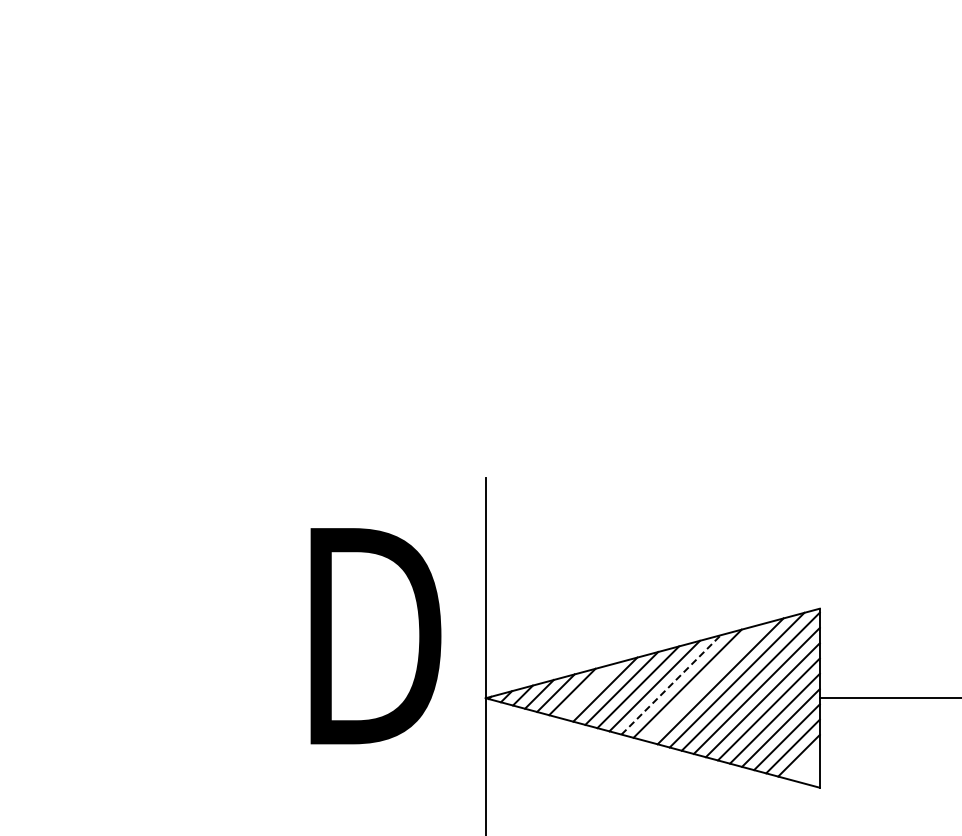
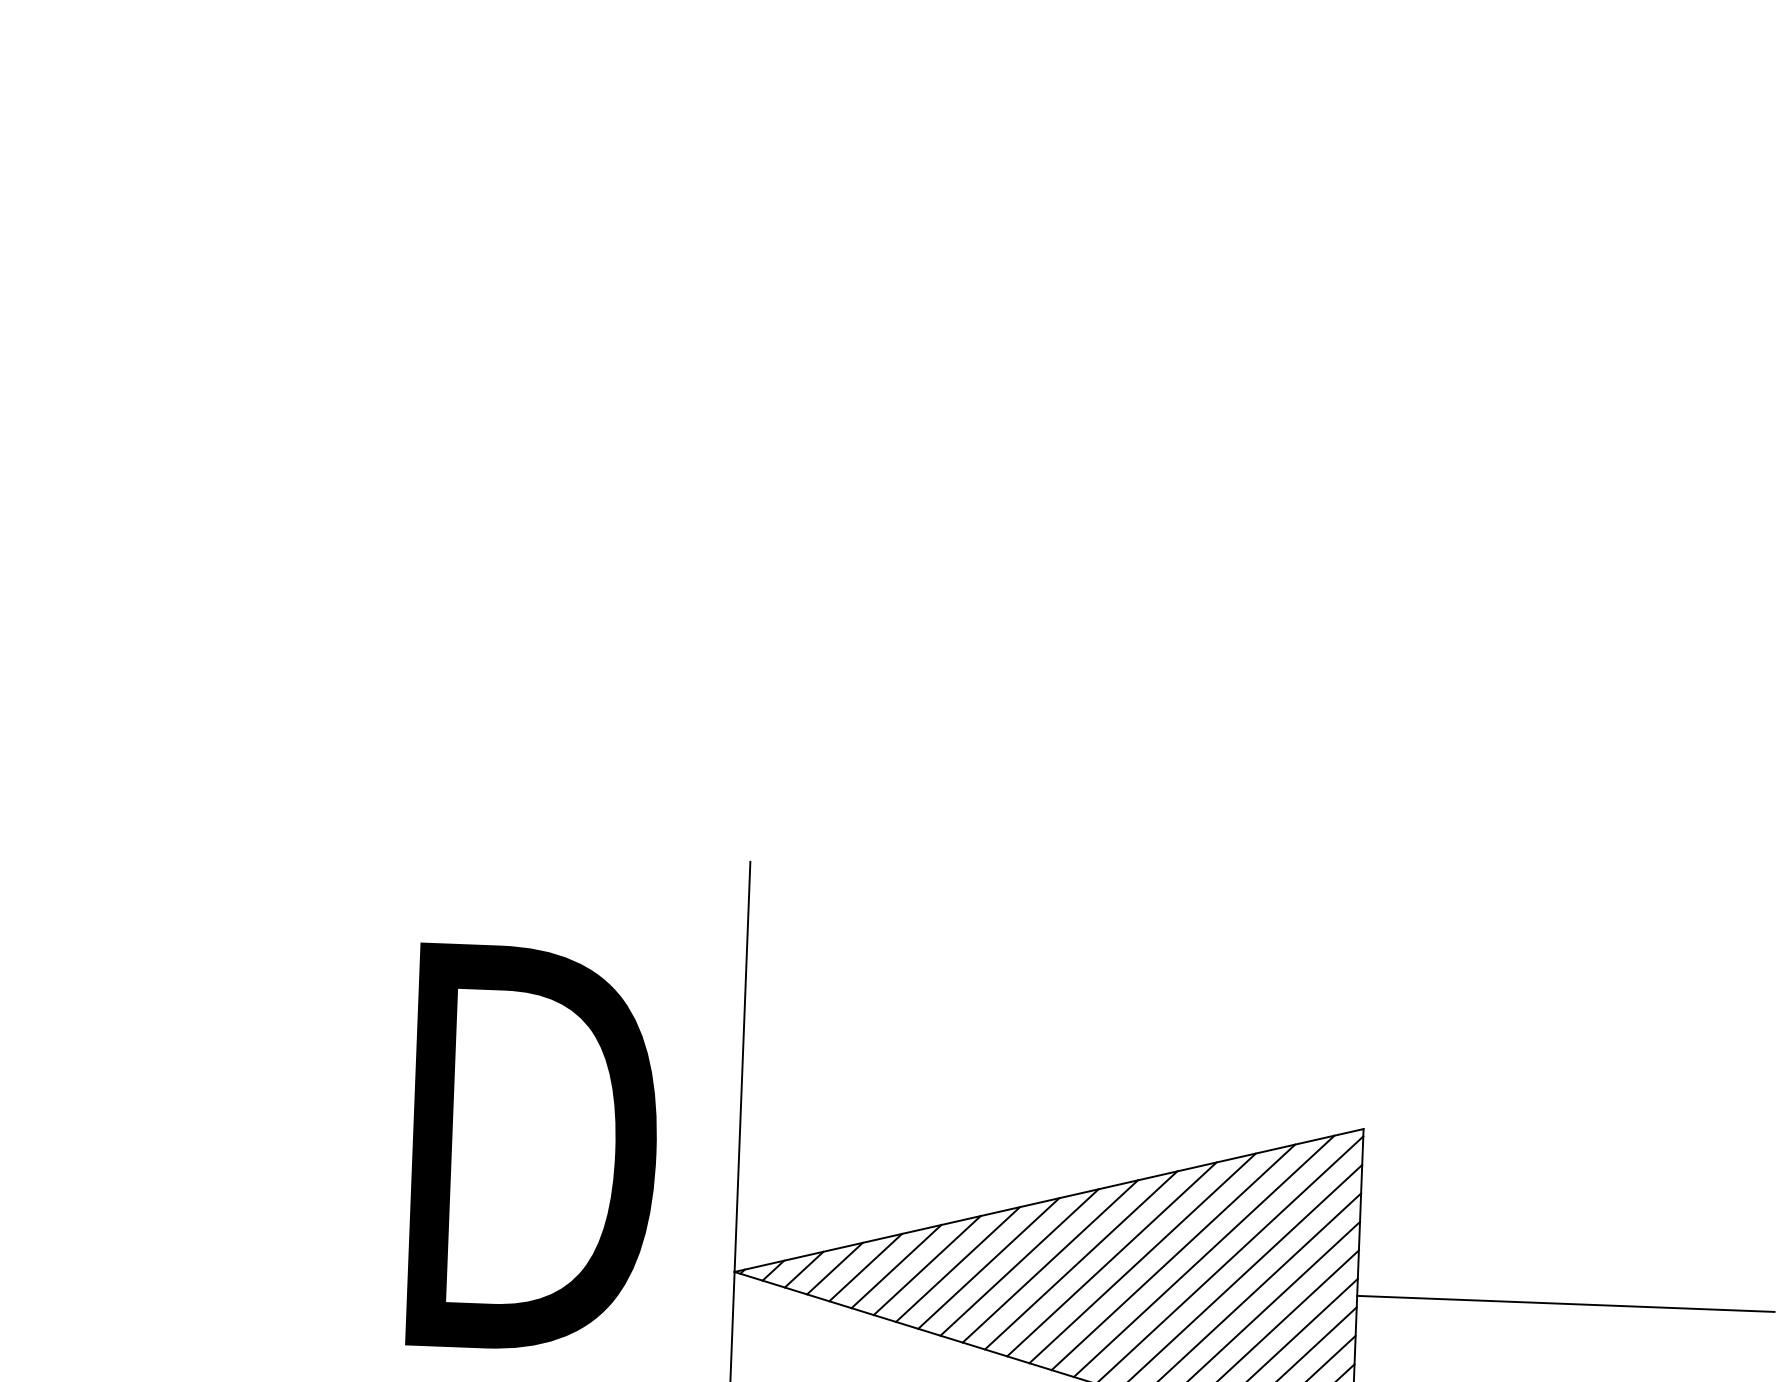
line: (703, 682) -> (1141, 1258), added
line: (671, 684) -> (1081, 1259), dashed -> solid
line: (588, 690) -> (926, 1264), added

